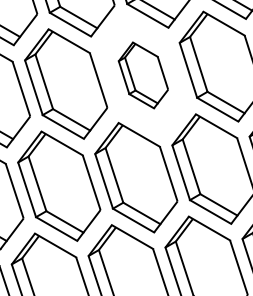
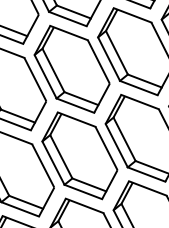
part: (143, 75) -> (72, 69), size x1.67

